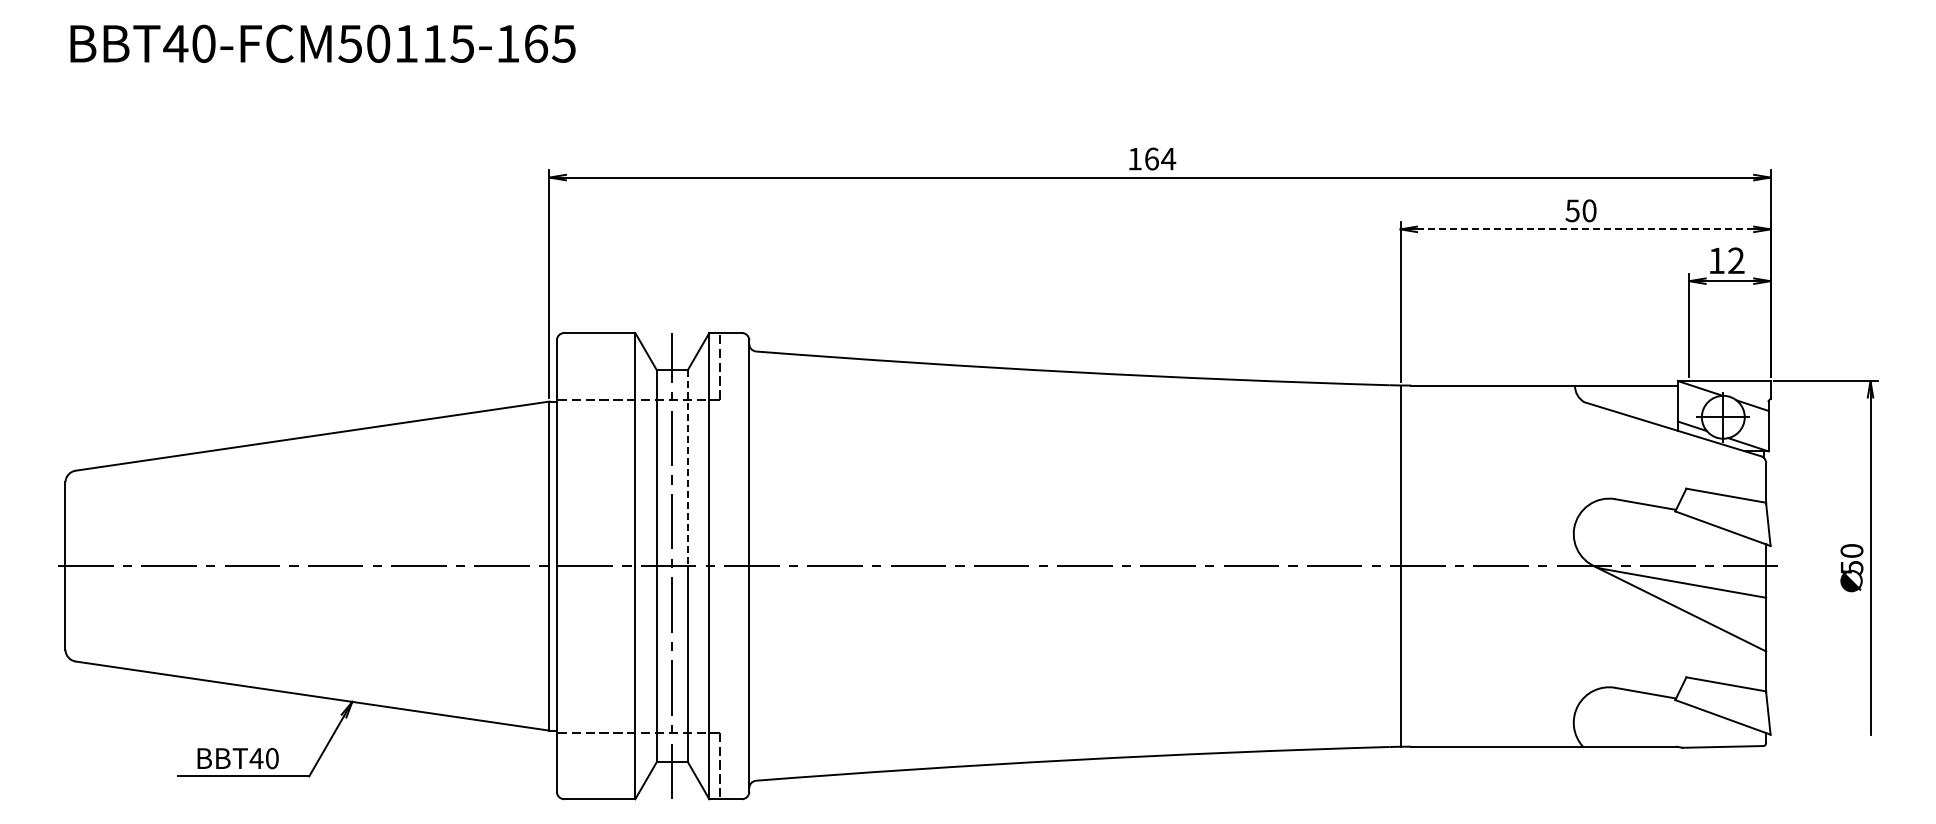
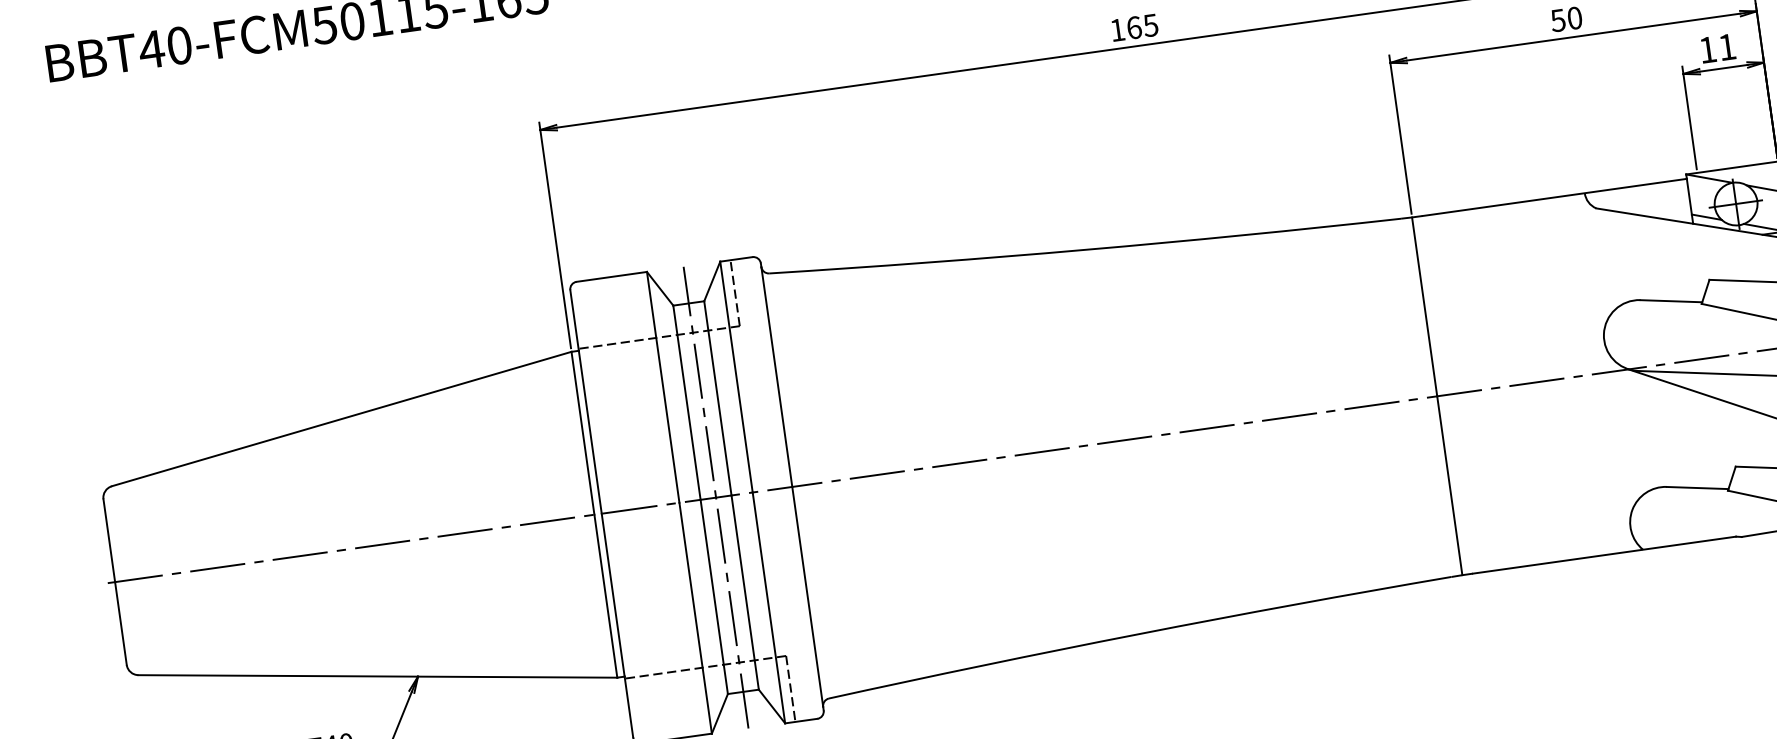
text: (1168, 159) -> (1150, 25), 164 -> 165
line: (1585, 229) -> (1573, 37), dashed -> solid
text: (1736, 260) -> (1727, 46), 12 -> 11
line: (687, 468) -> (717, 398), dashed -> solid

